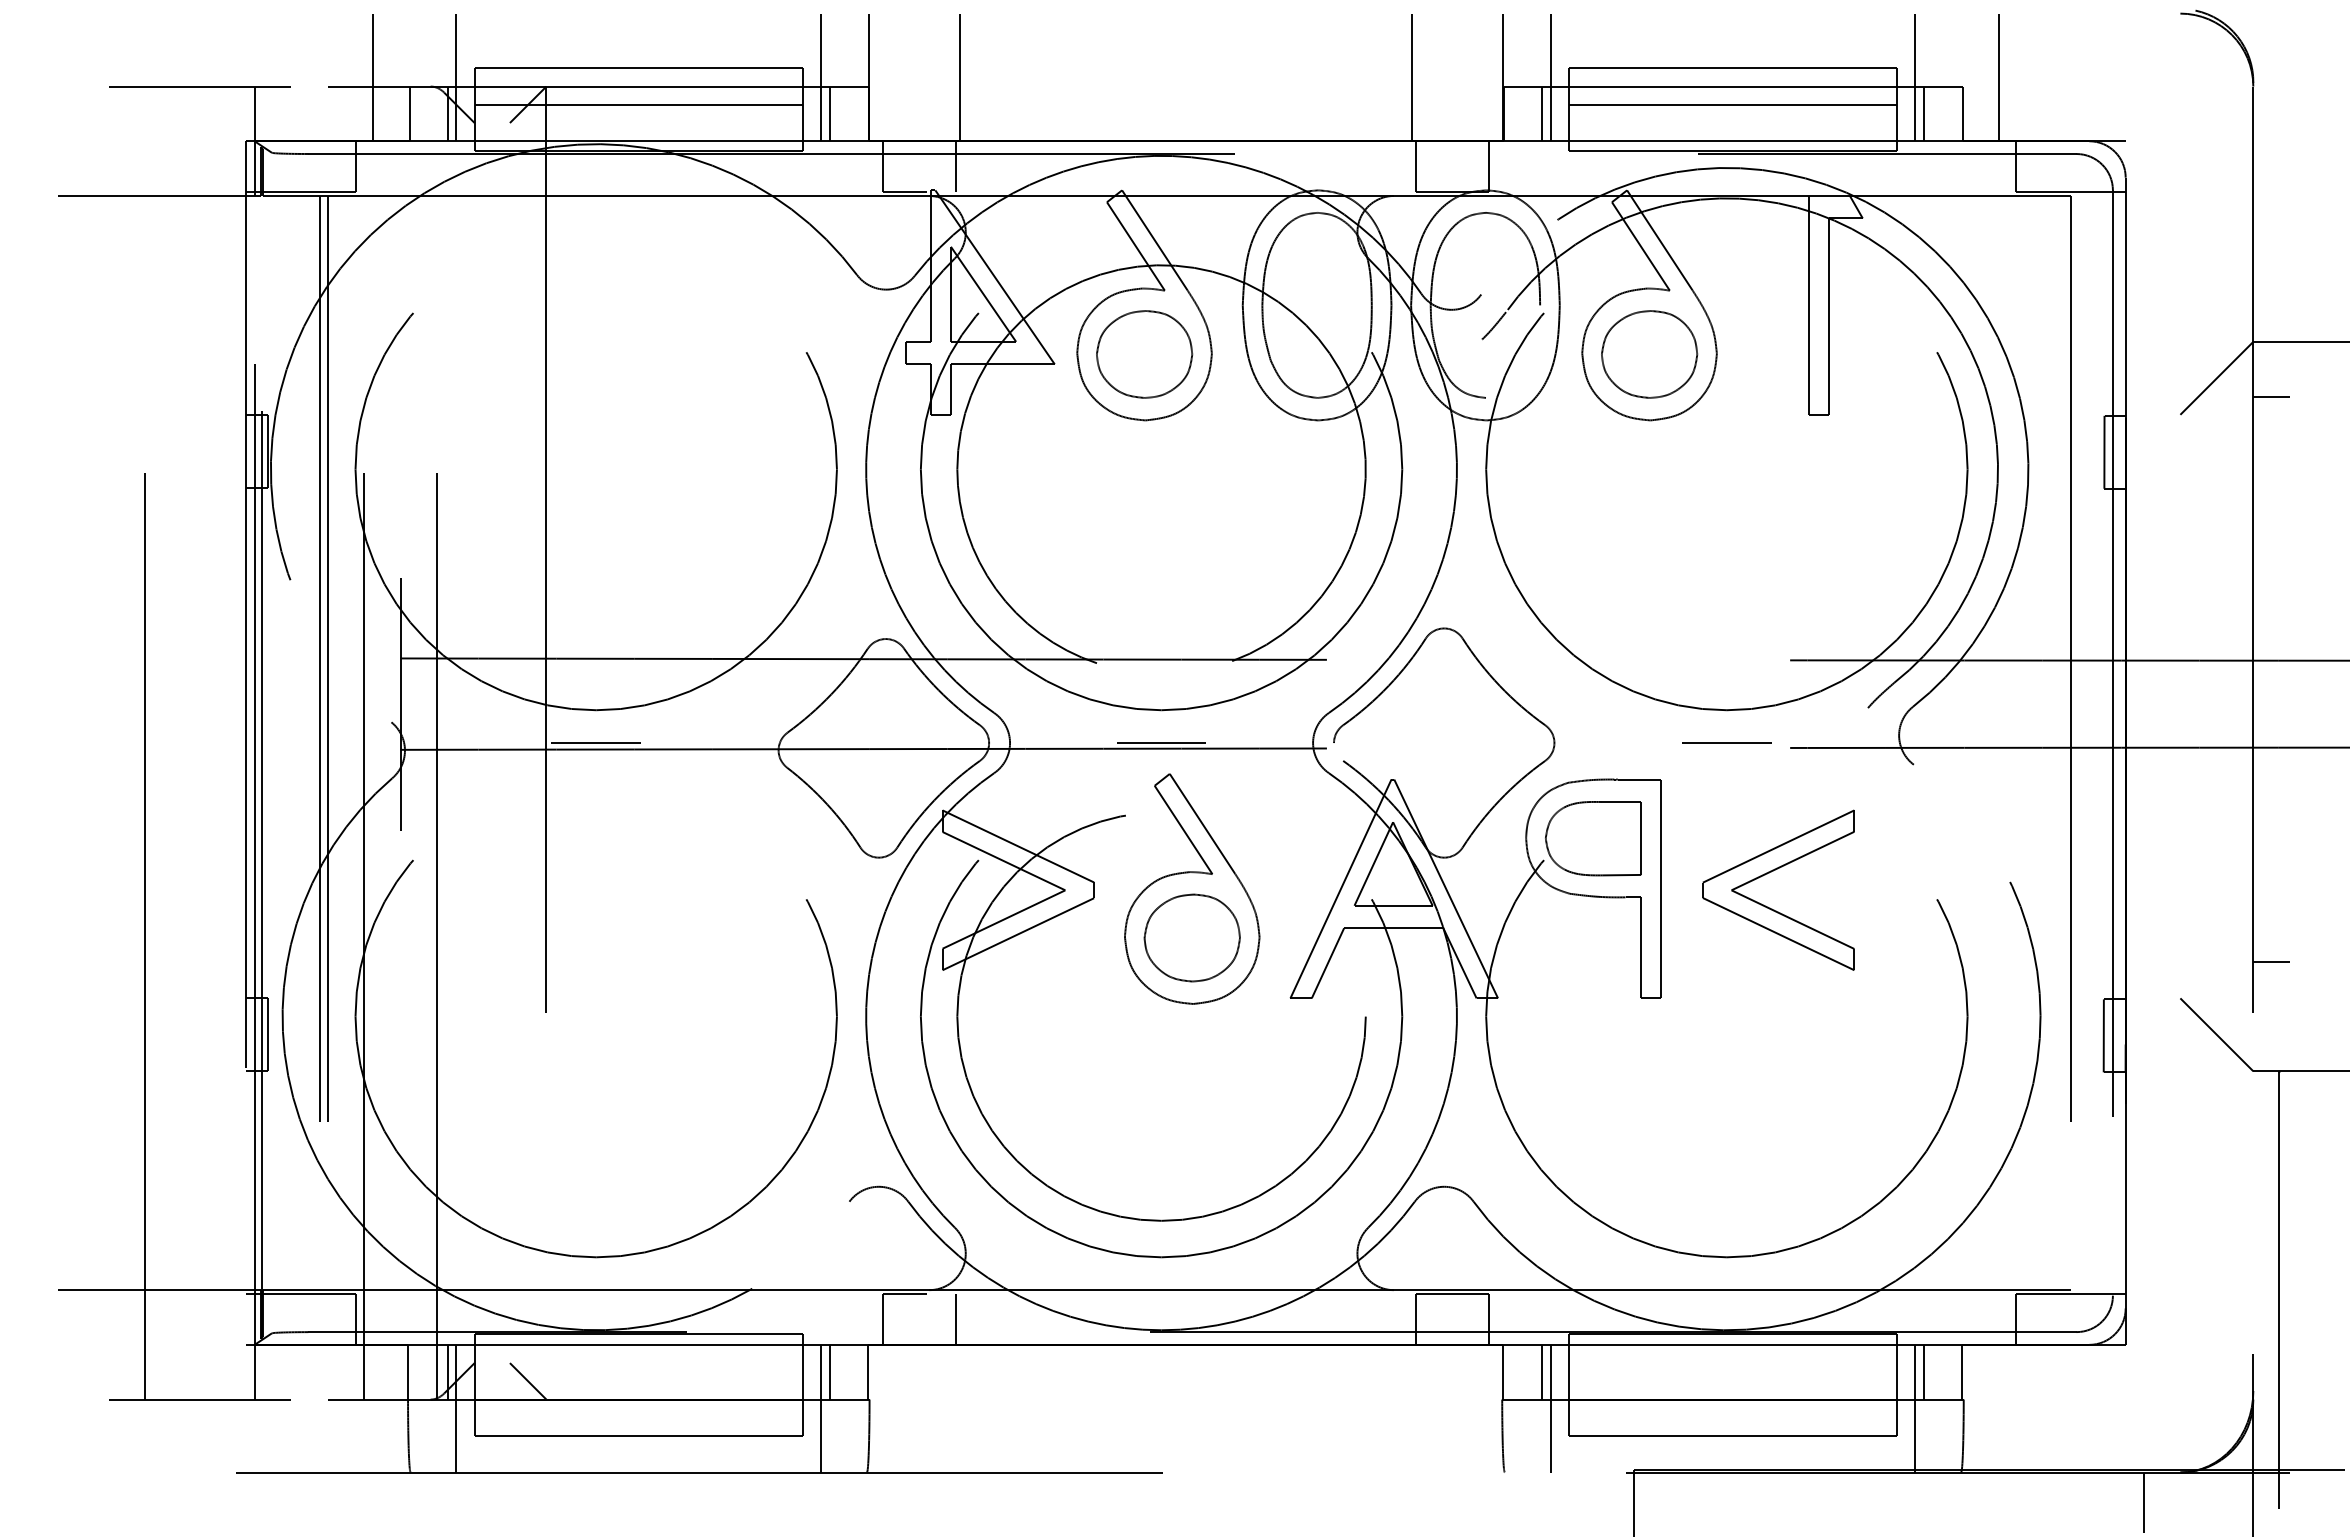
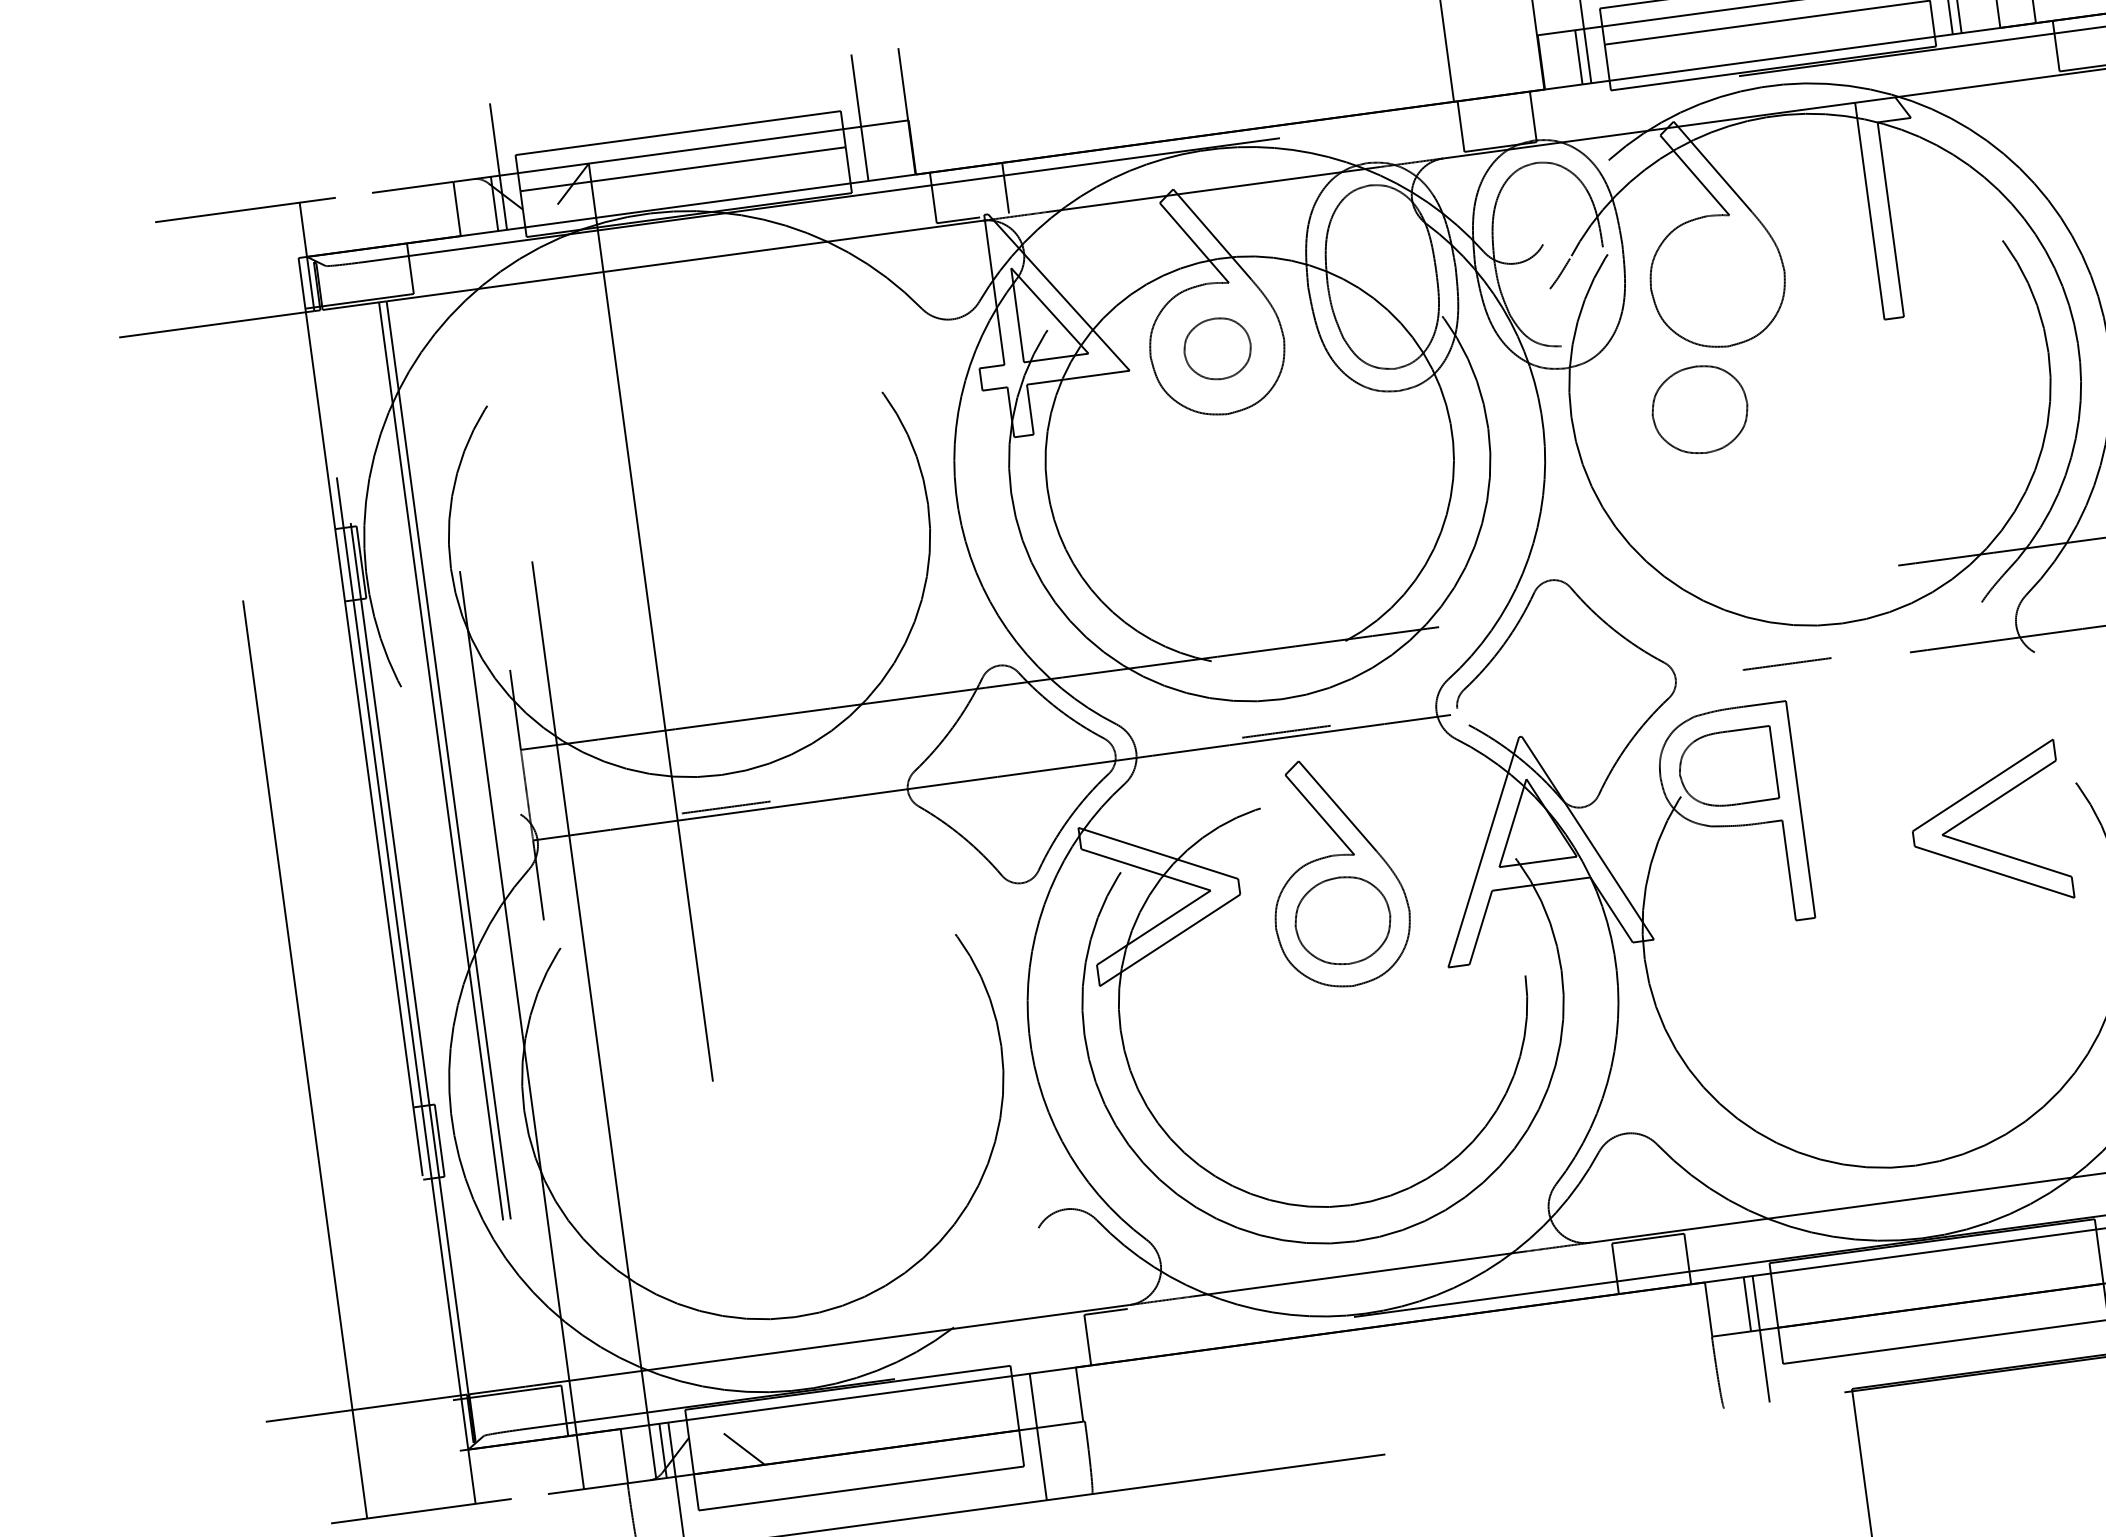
line: (372, 77) -> (415, 177), removed
line: (959, 77) -> (996, 99), removed
line: (830, 113) -> (873, 152), removed
part: (1144, 354) -> (1217, 348), size x0.7
part: (1649, 354) -> (1699, 409), moved
line: (1726, 742) -> (1786, 663), moved
part: (1769, 873) -> (1977, 813), moved
line: (956, 1318) -> (1160, 1329), removed
line: (830, 1371) -> (1042, 1398), removed

